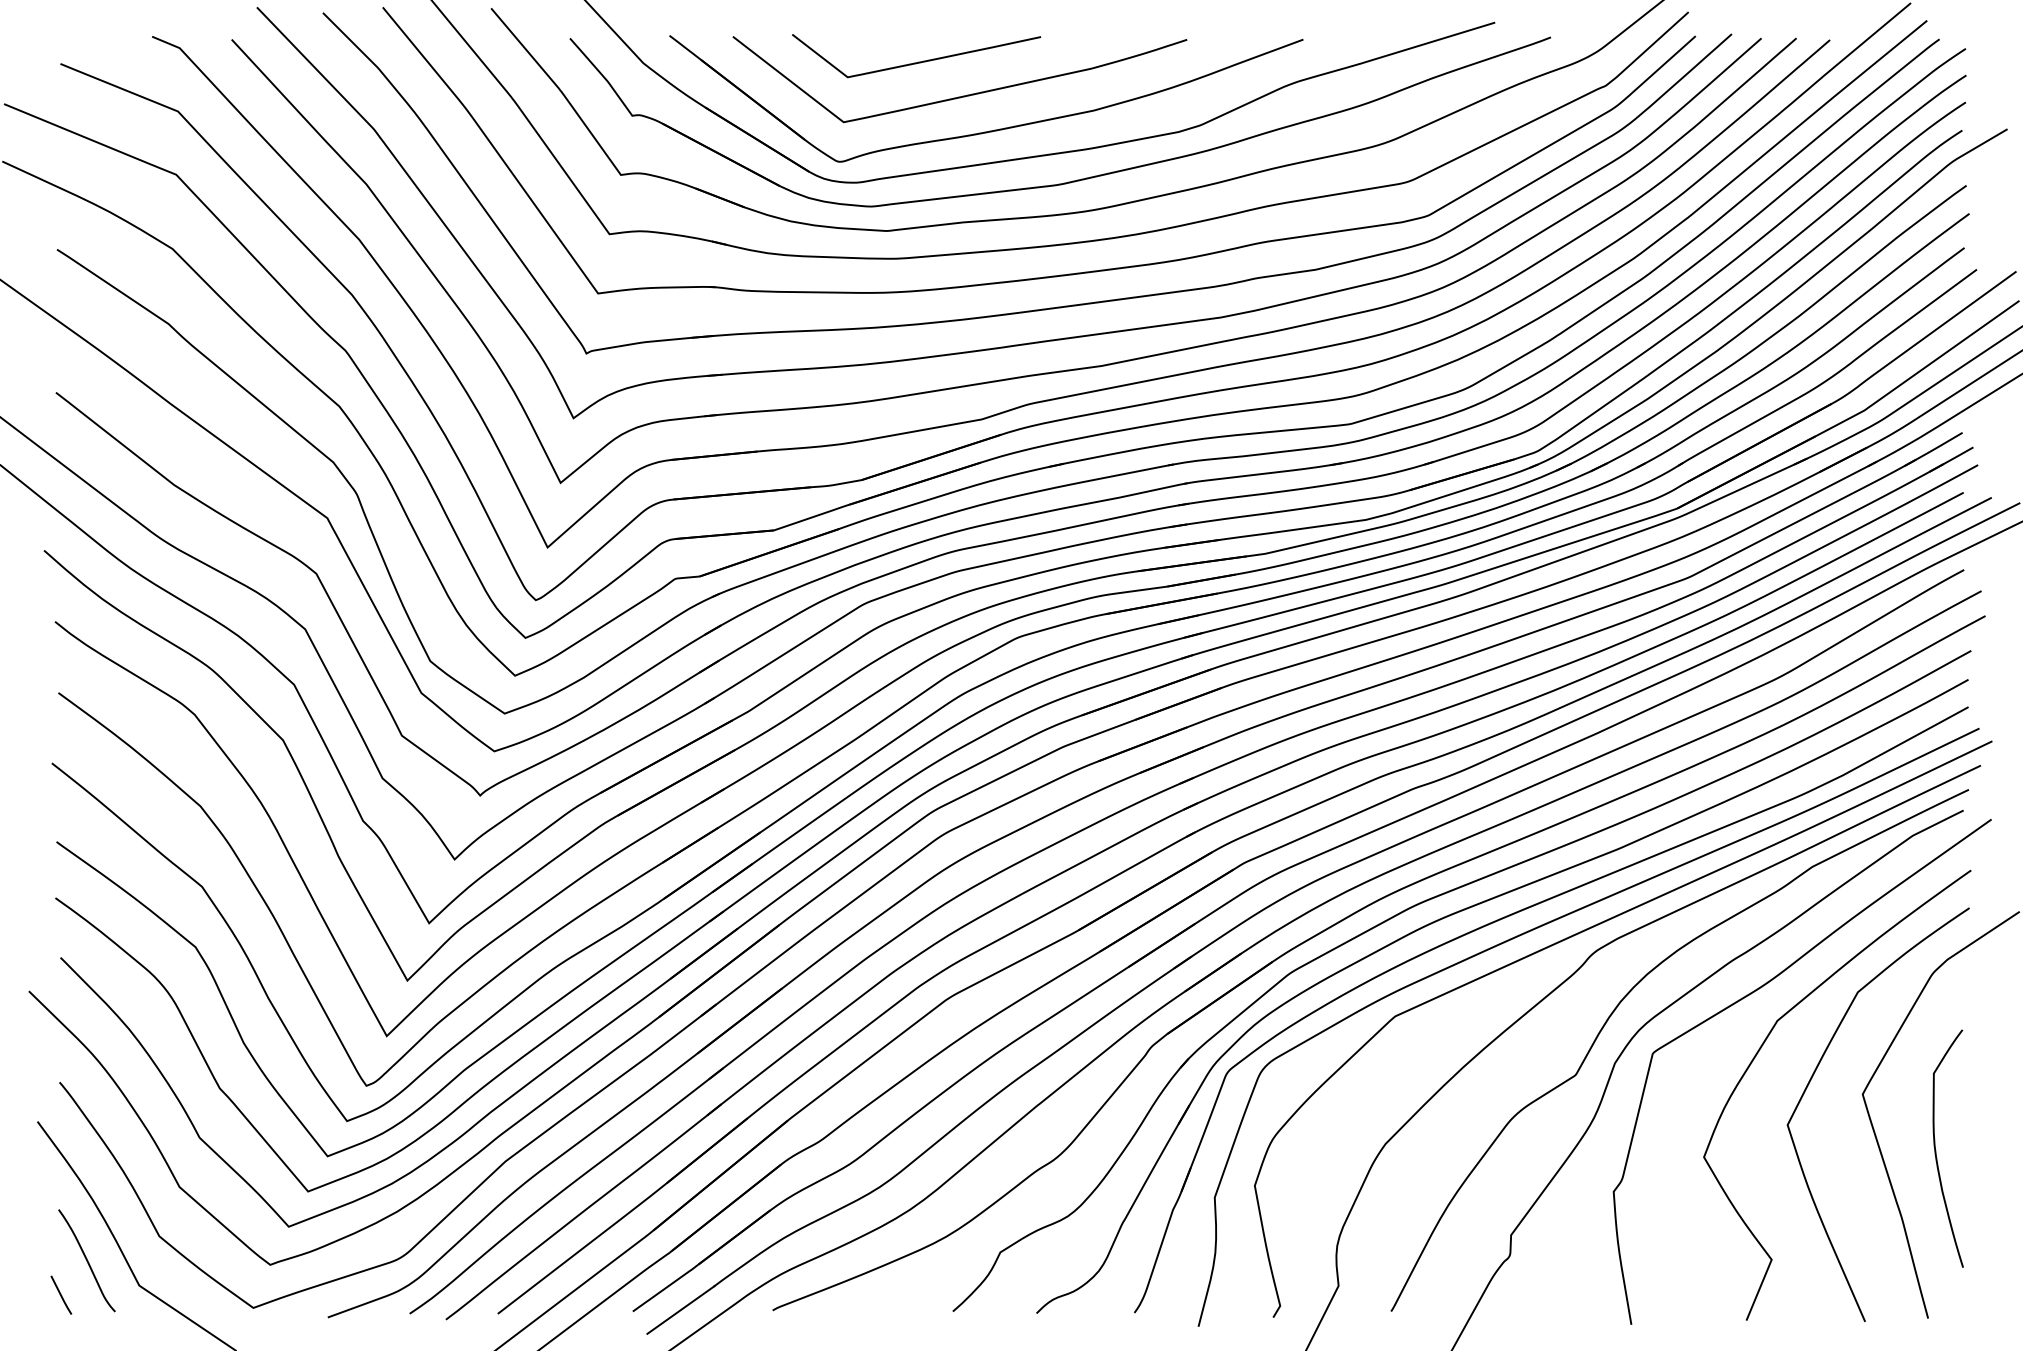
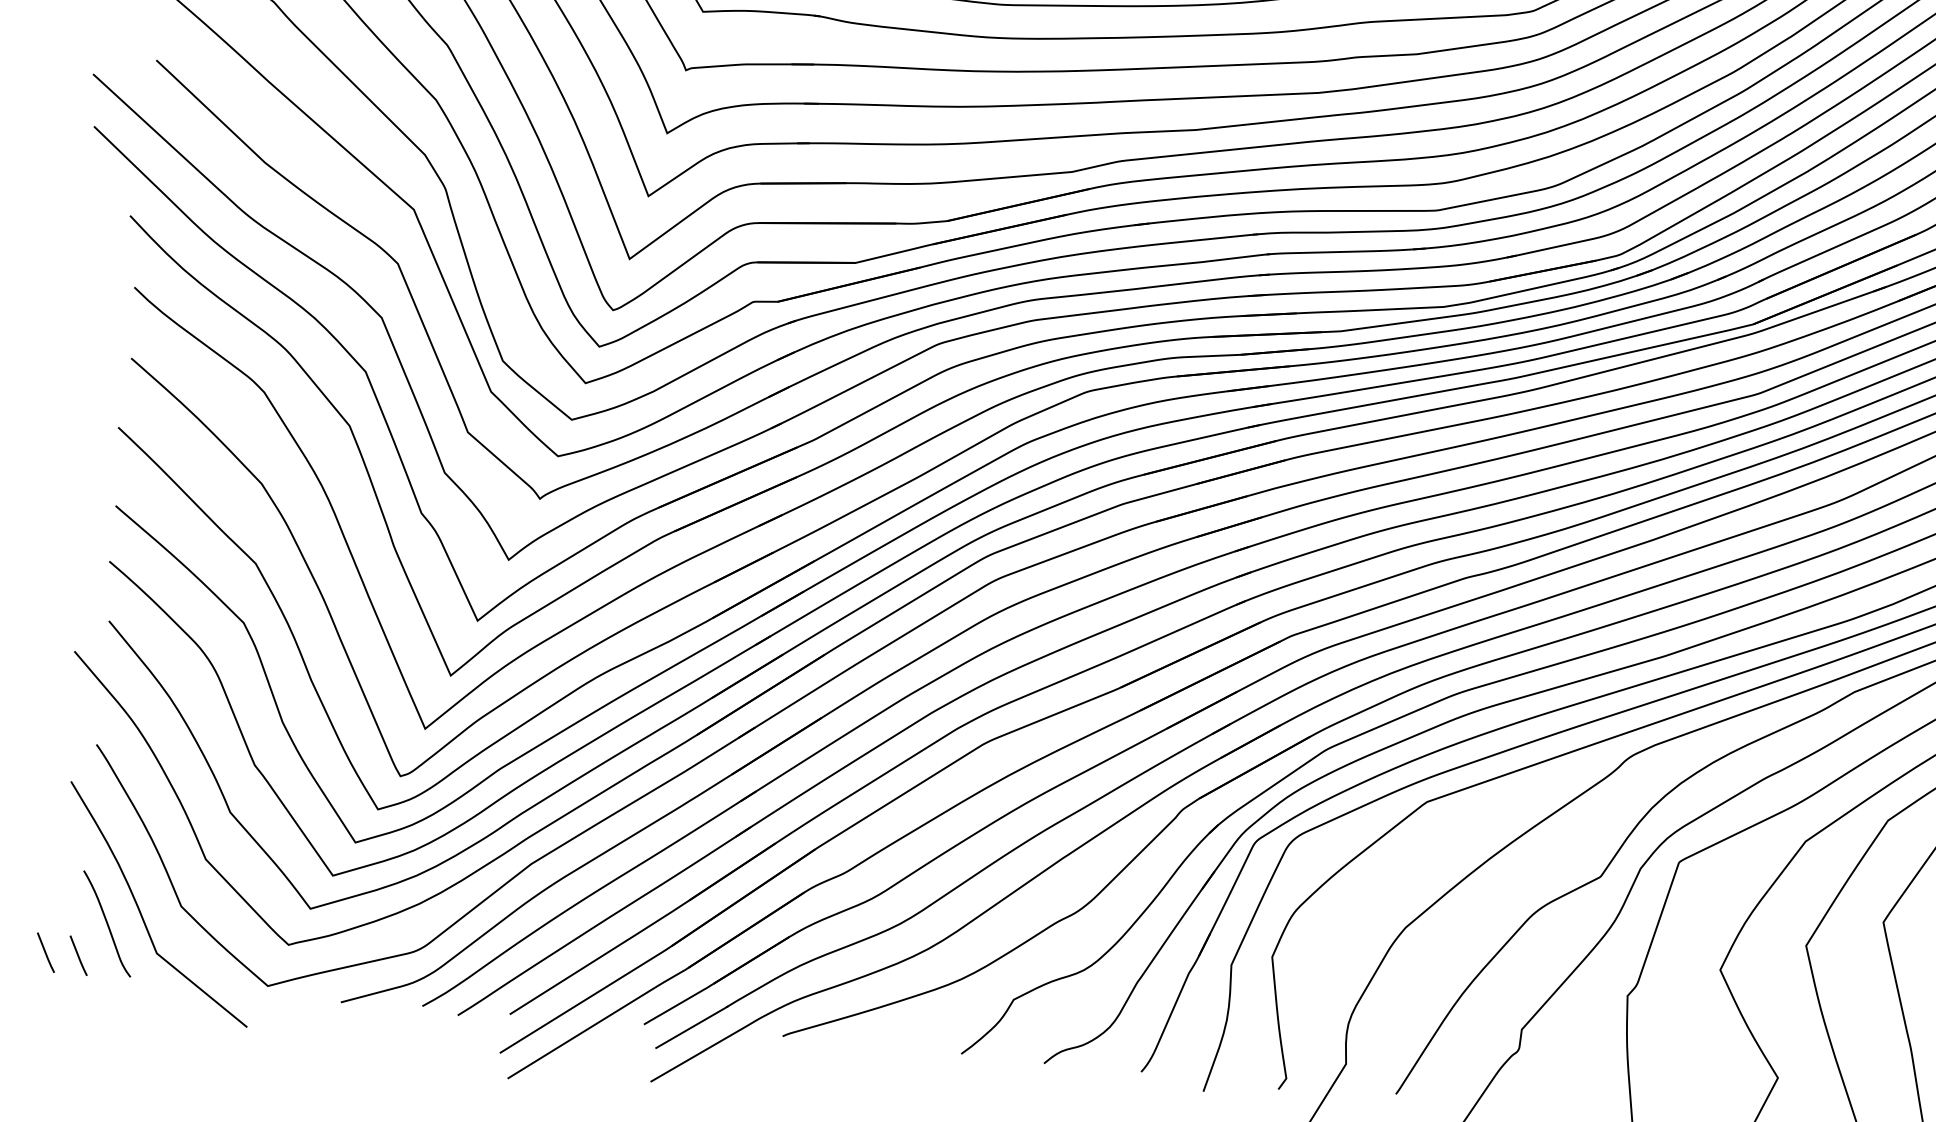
line: (28, 1294) -> (46, 952), added

